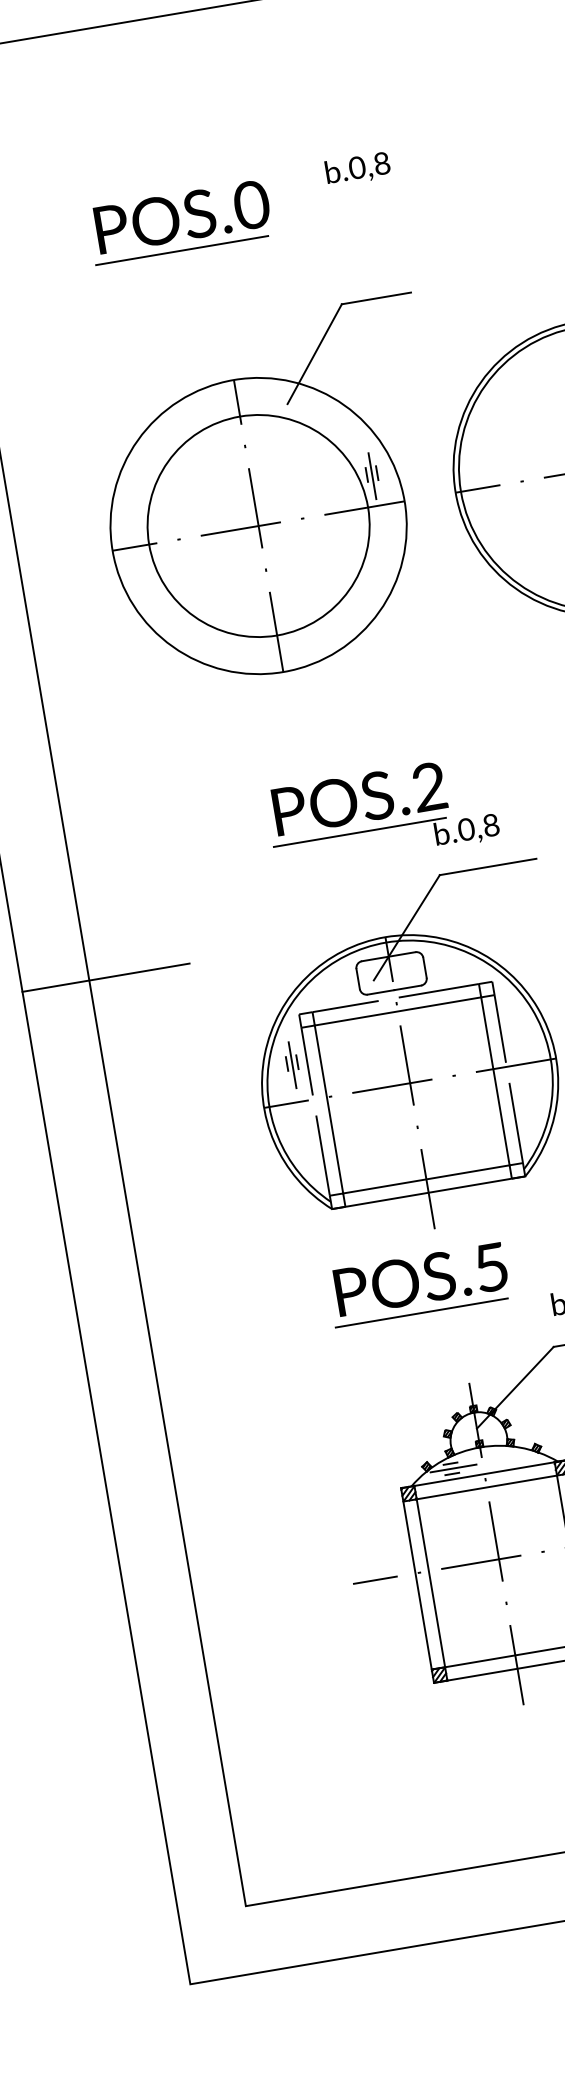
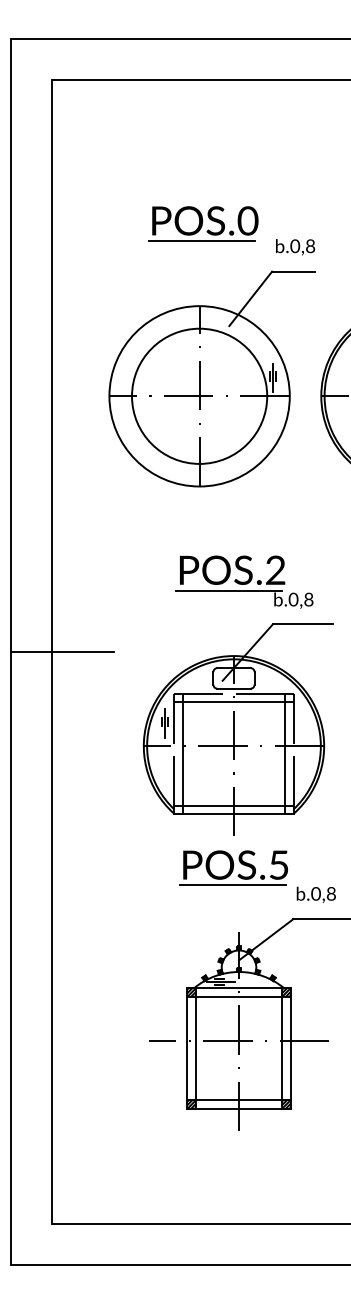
text: (358, 169) -> (295, 247), moved
part: (180, 221) -> (203, 223), moved
part: (418, 1283) -> (233, 867), moved

